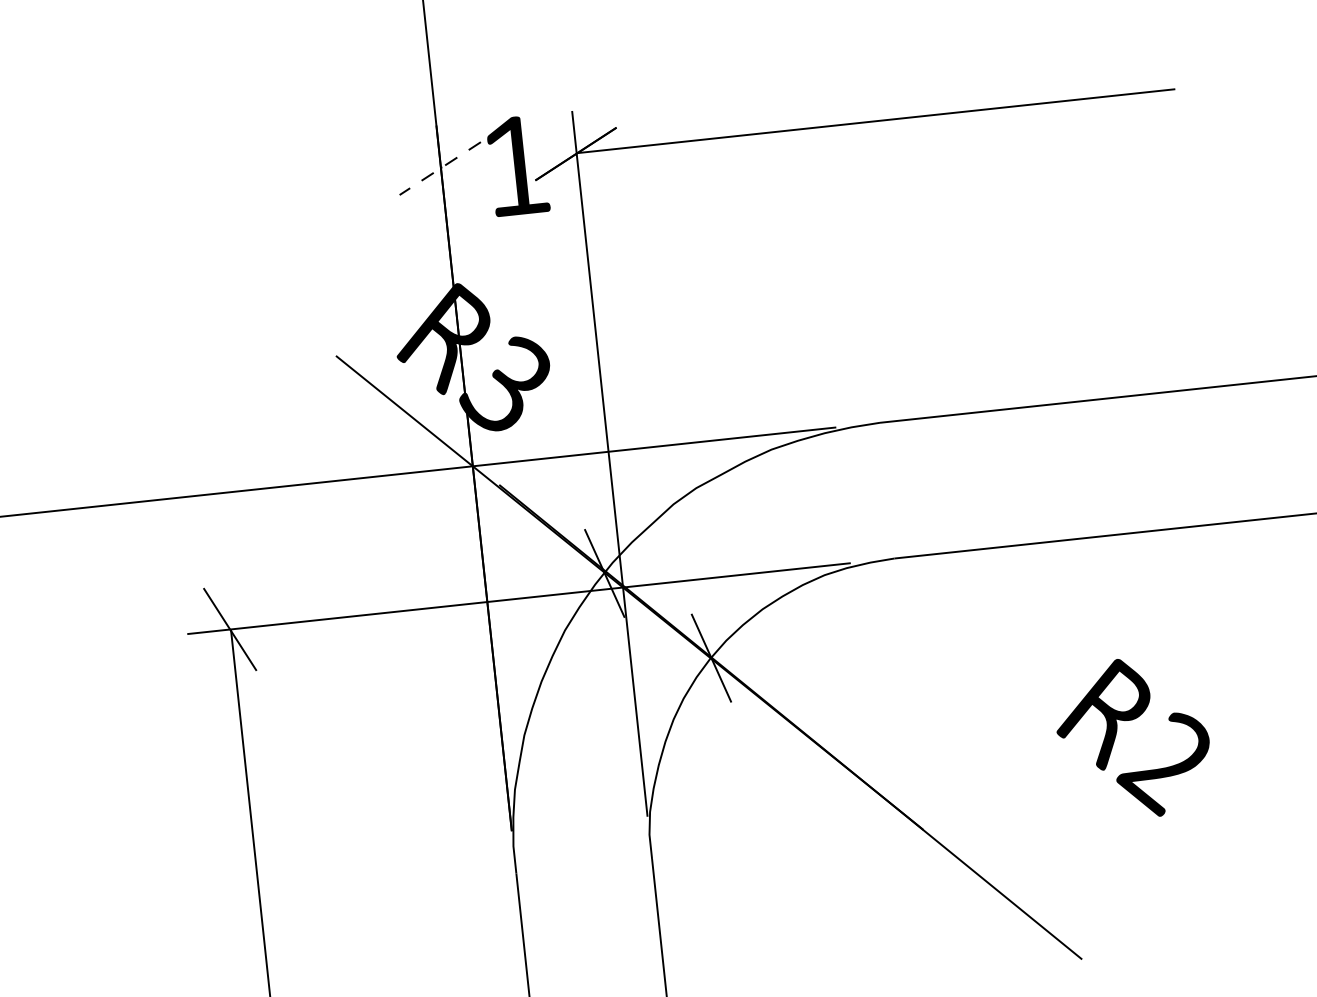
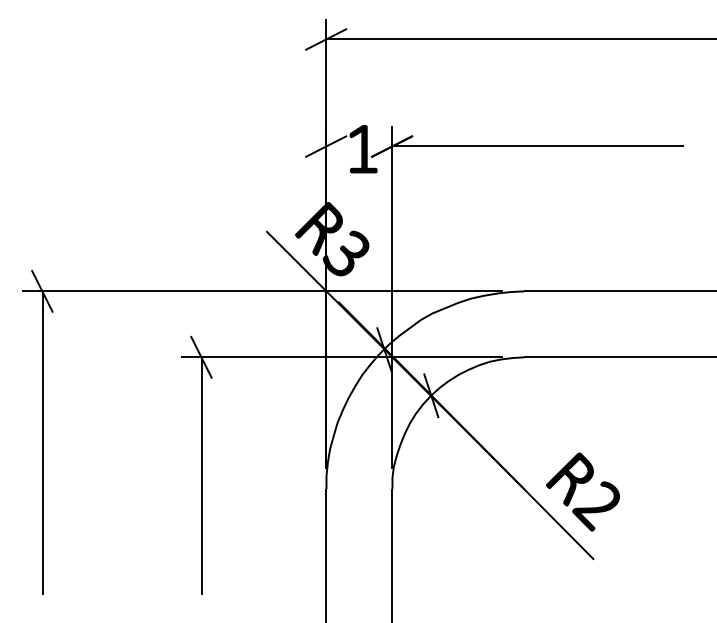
line: (438, 168) -> (325, 146), dashed -> solid
part: (1117, 736) -> (575, 490), moved

